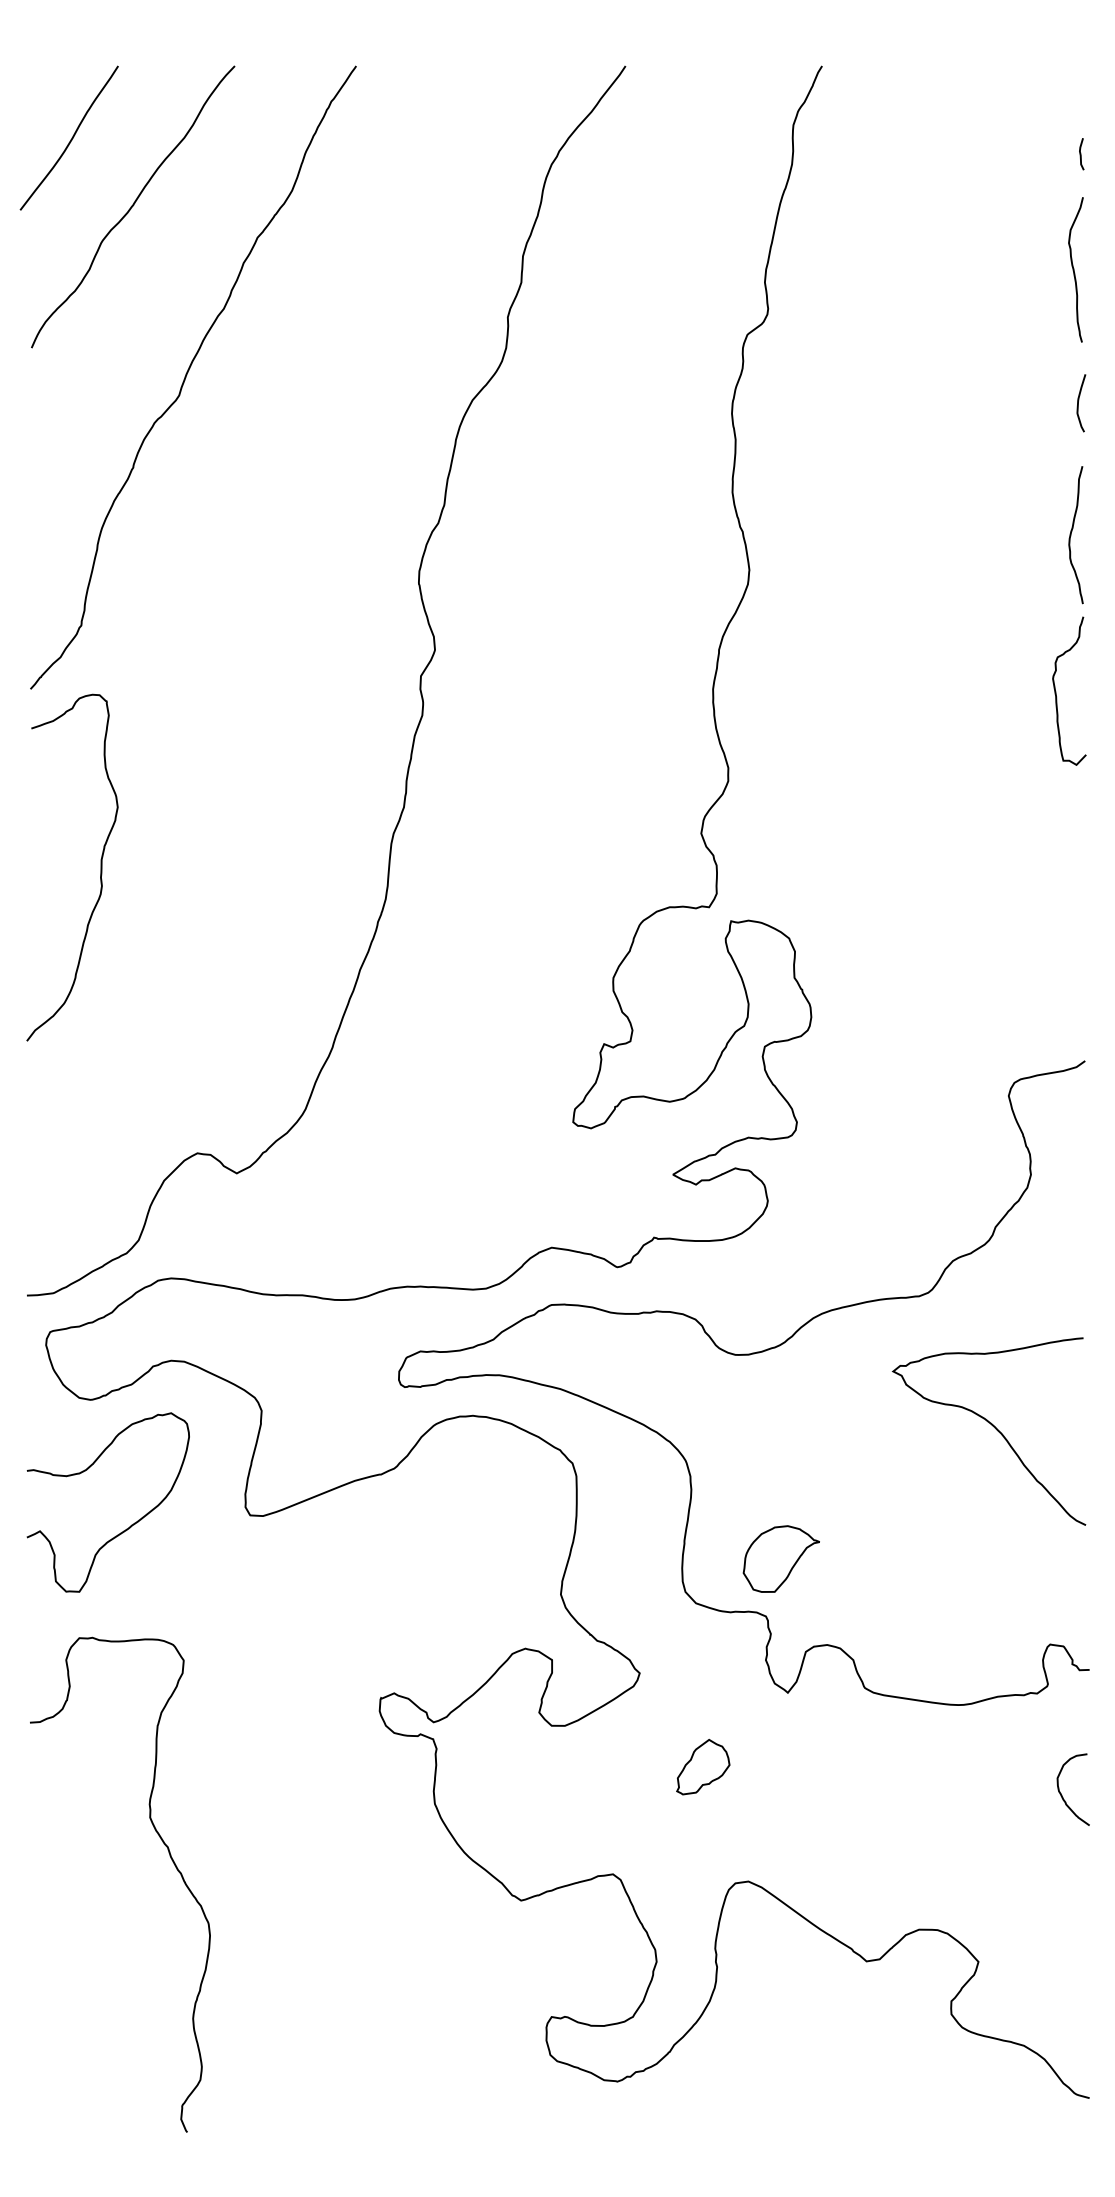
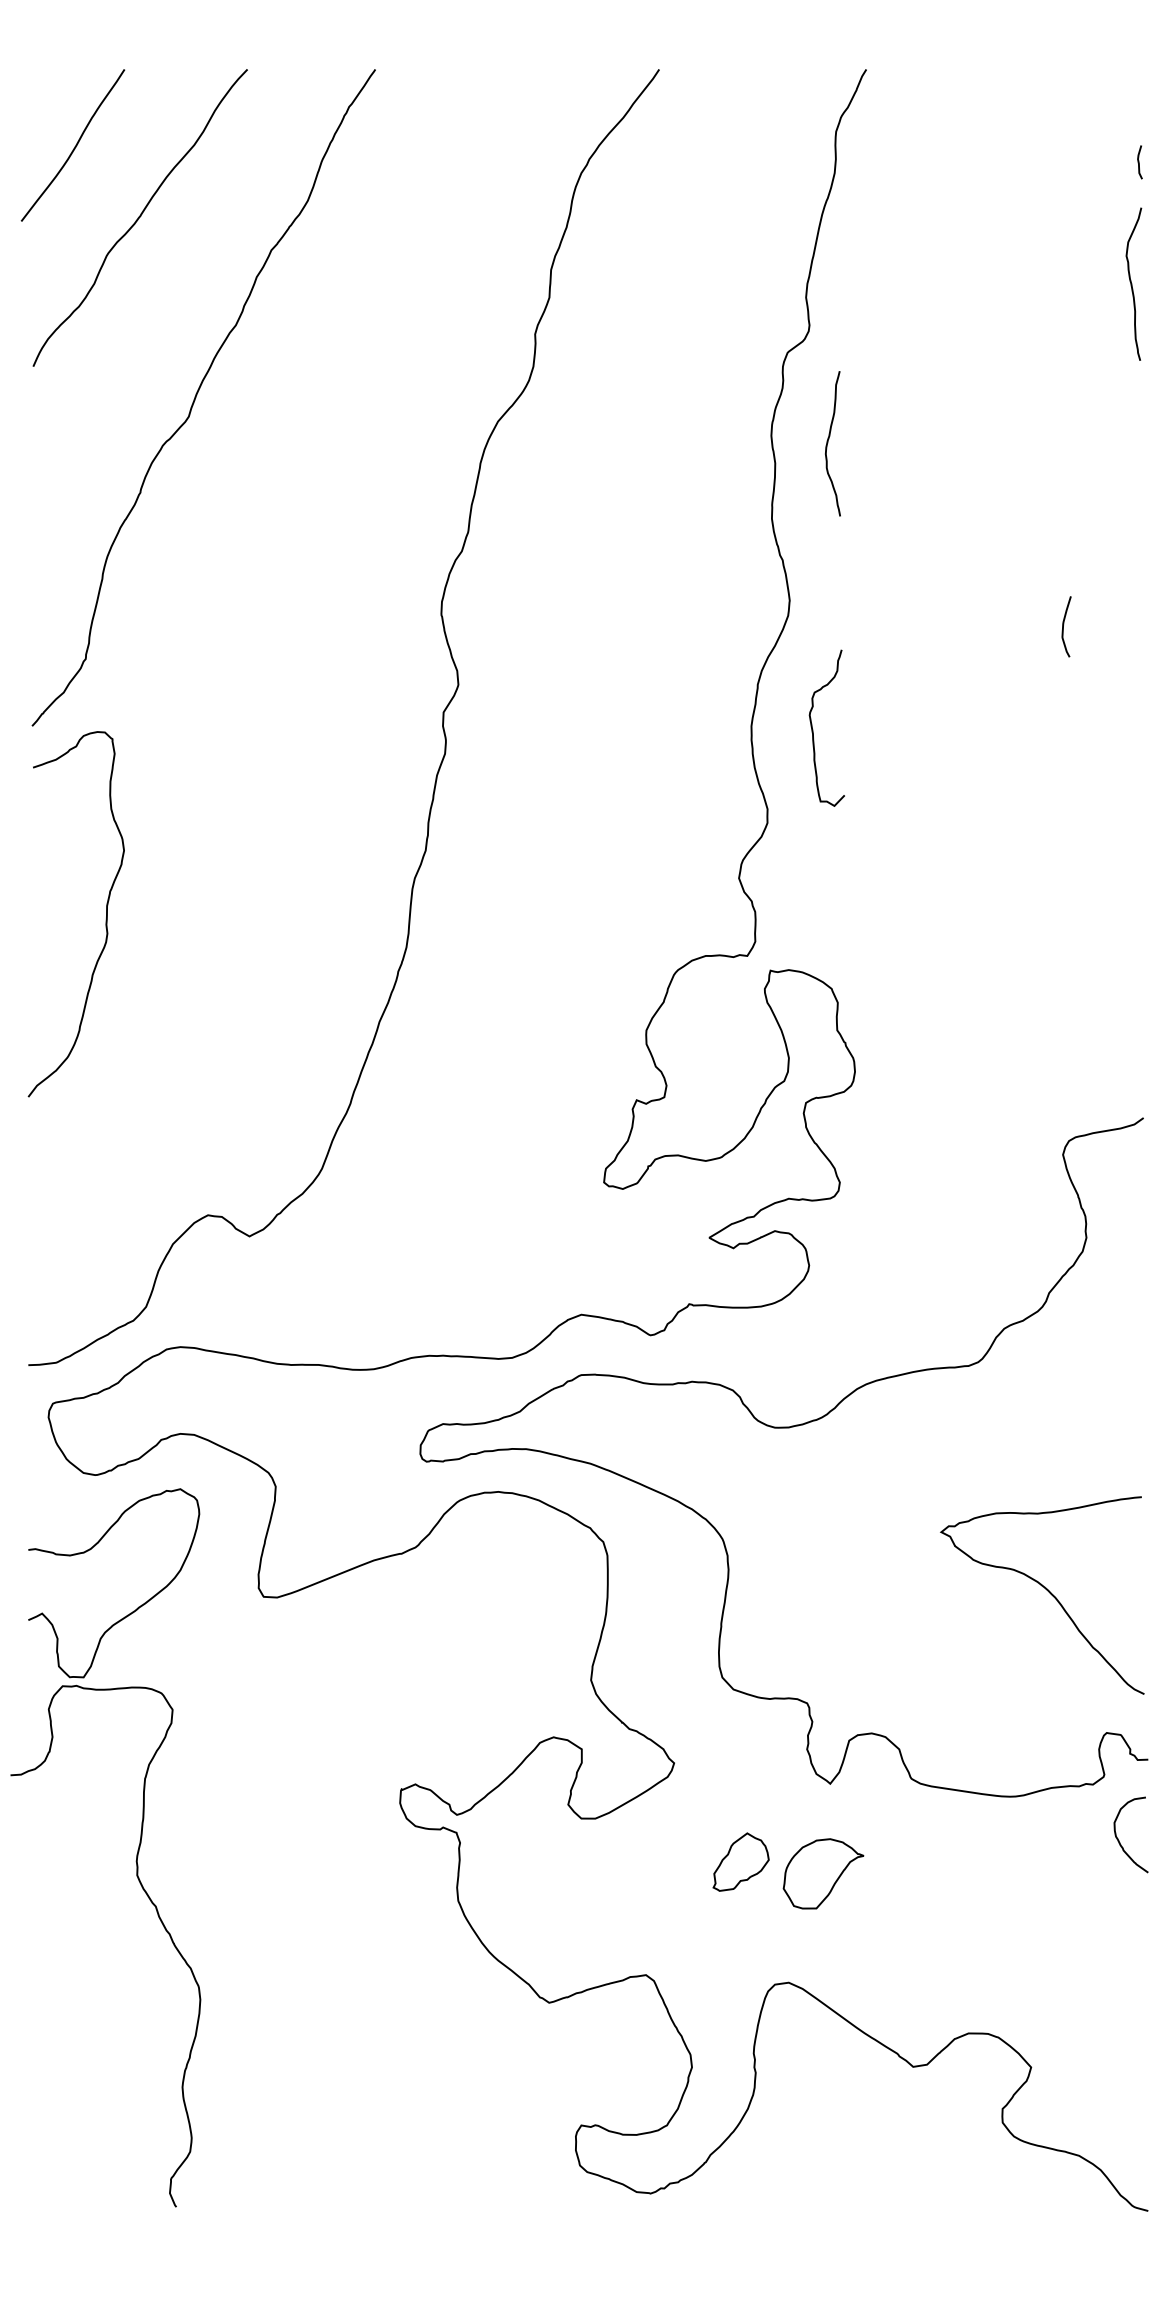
curve: (1079, 401) -> (1064, 624), moved
curve: (1071, 534) -> (828, 443), moved
curve: (1056, 692) -> (813, 729), moved
curve: (993, 1426) -> (1046, 1590), moved
part: (781, 1558) -> (823, 1873), moved
curve: (1062, 1794) -> (1119, 1840), moved
curve: (171, 1859) -> (159, 1919), moved

